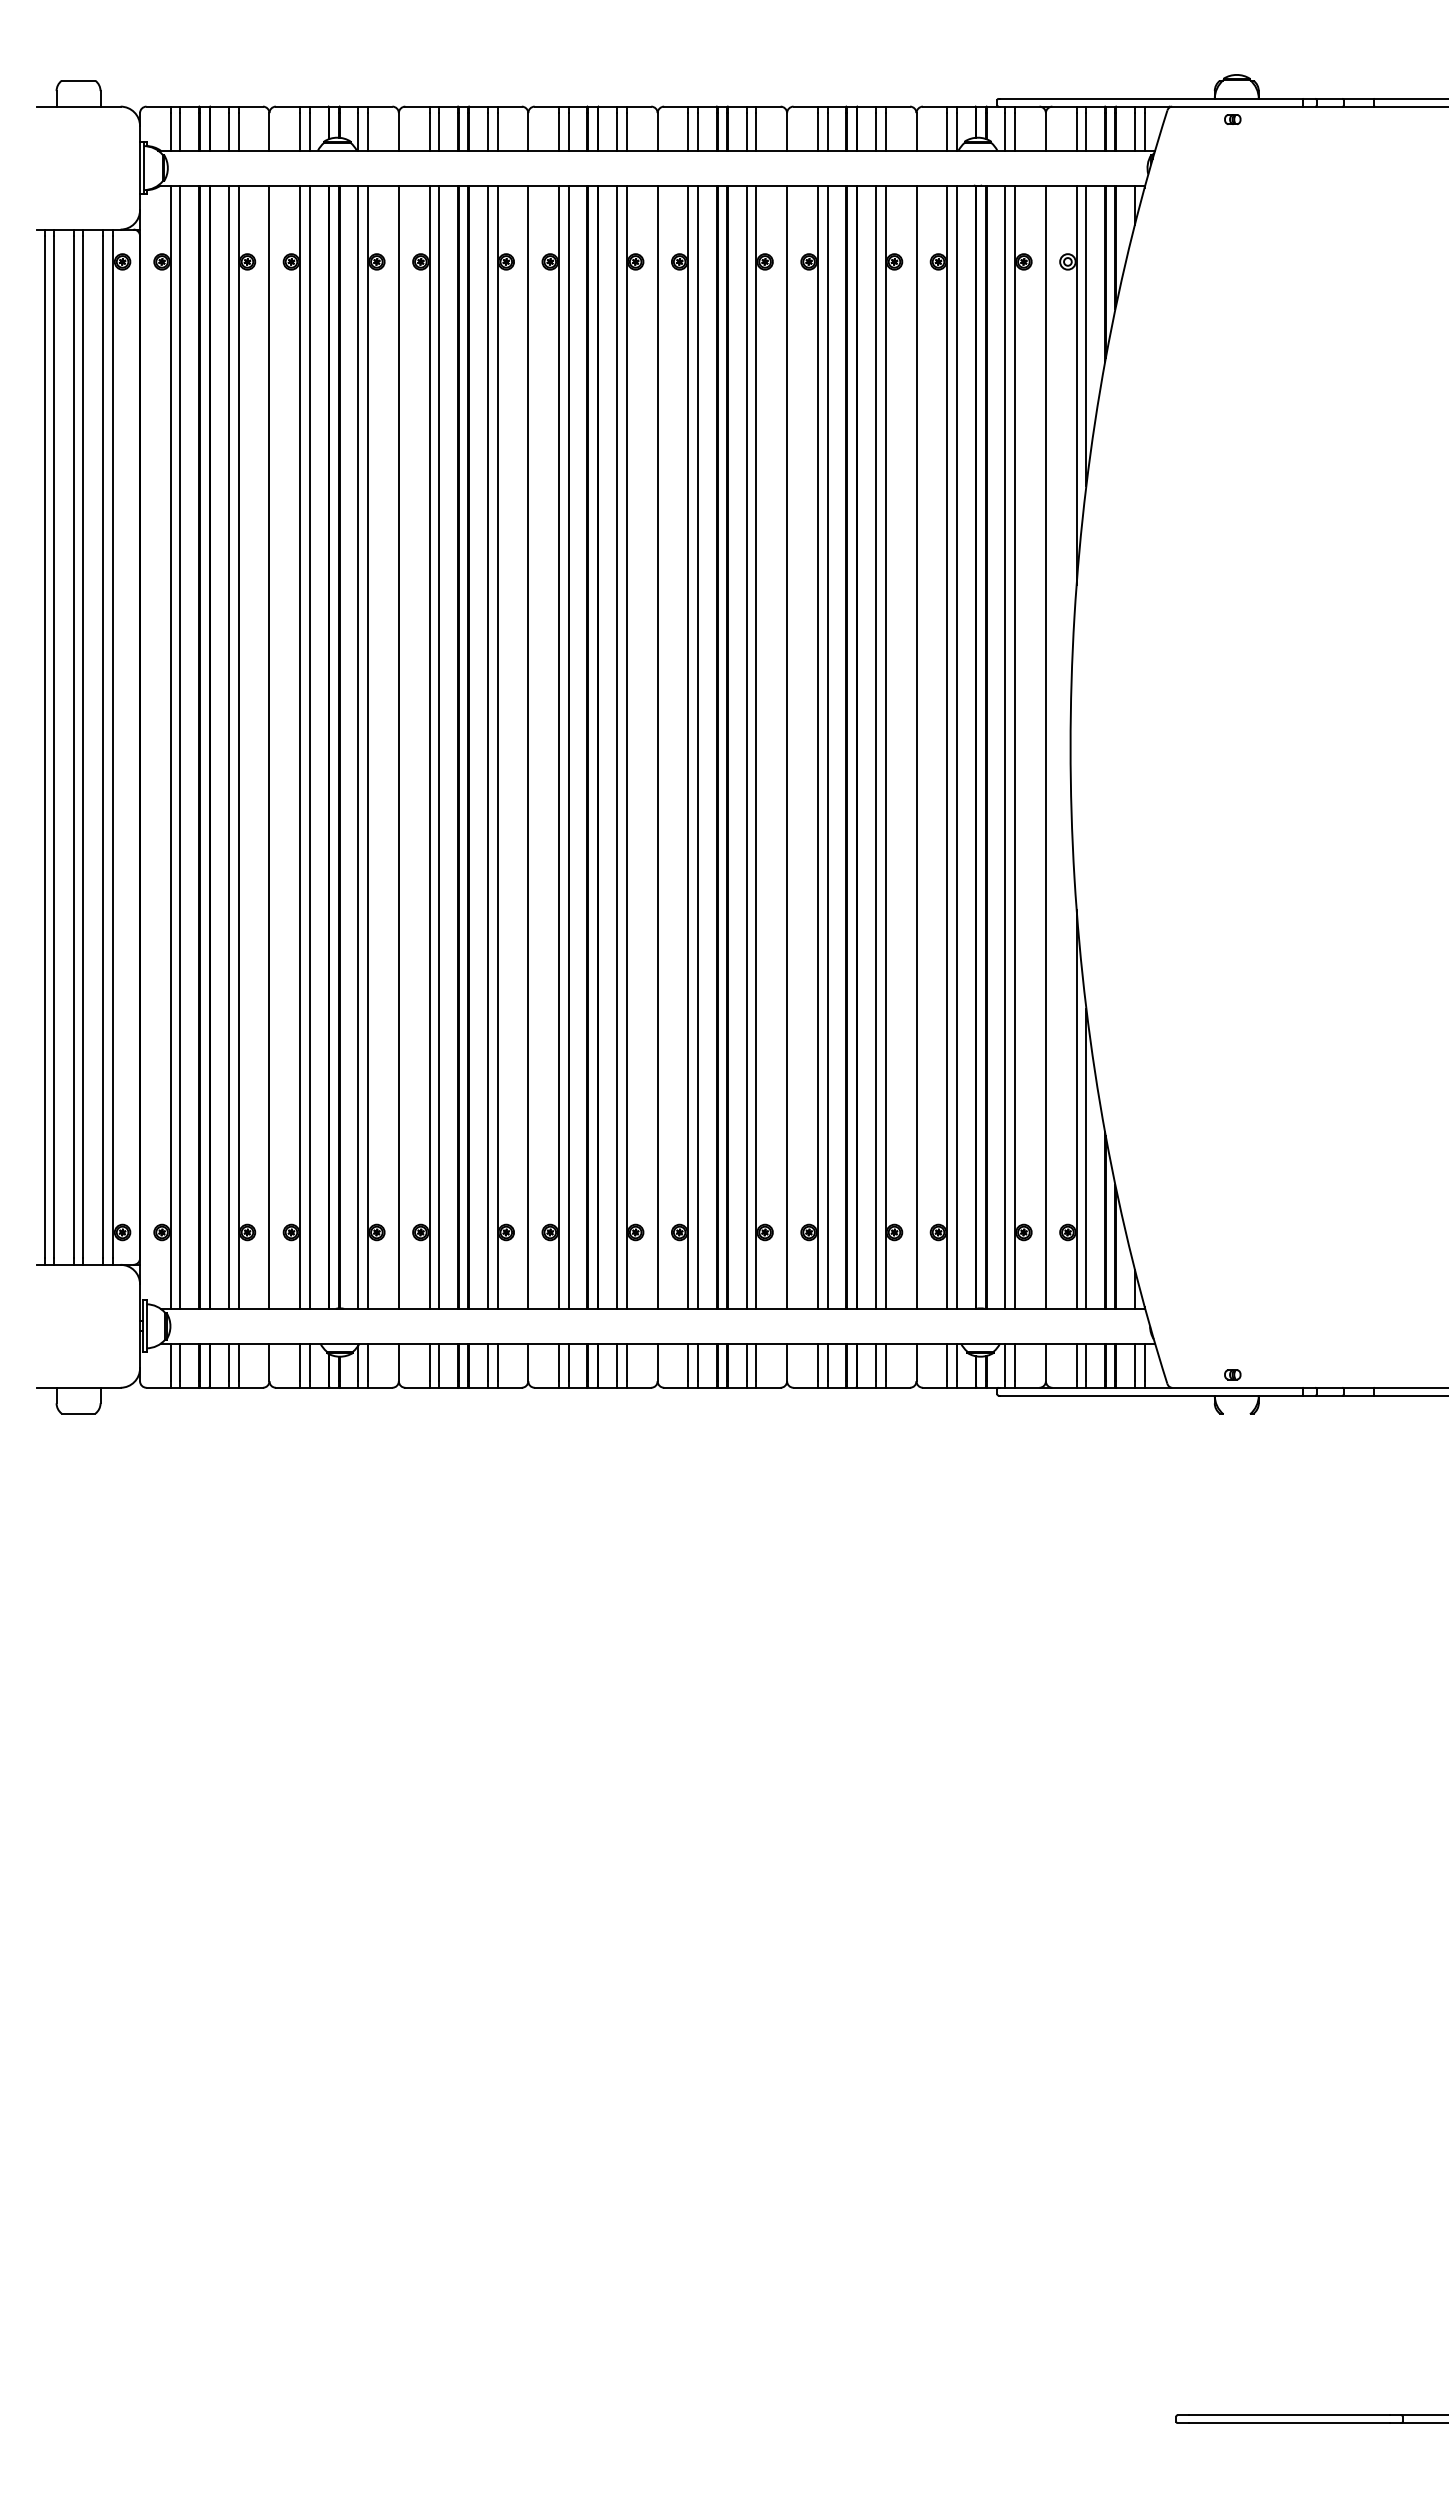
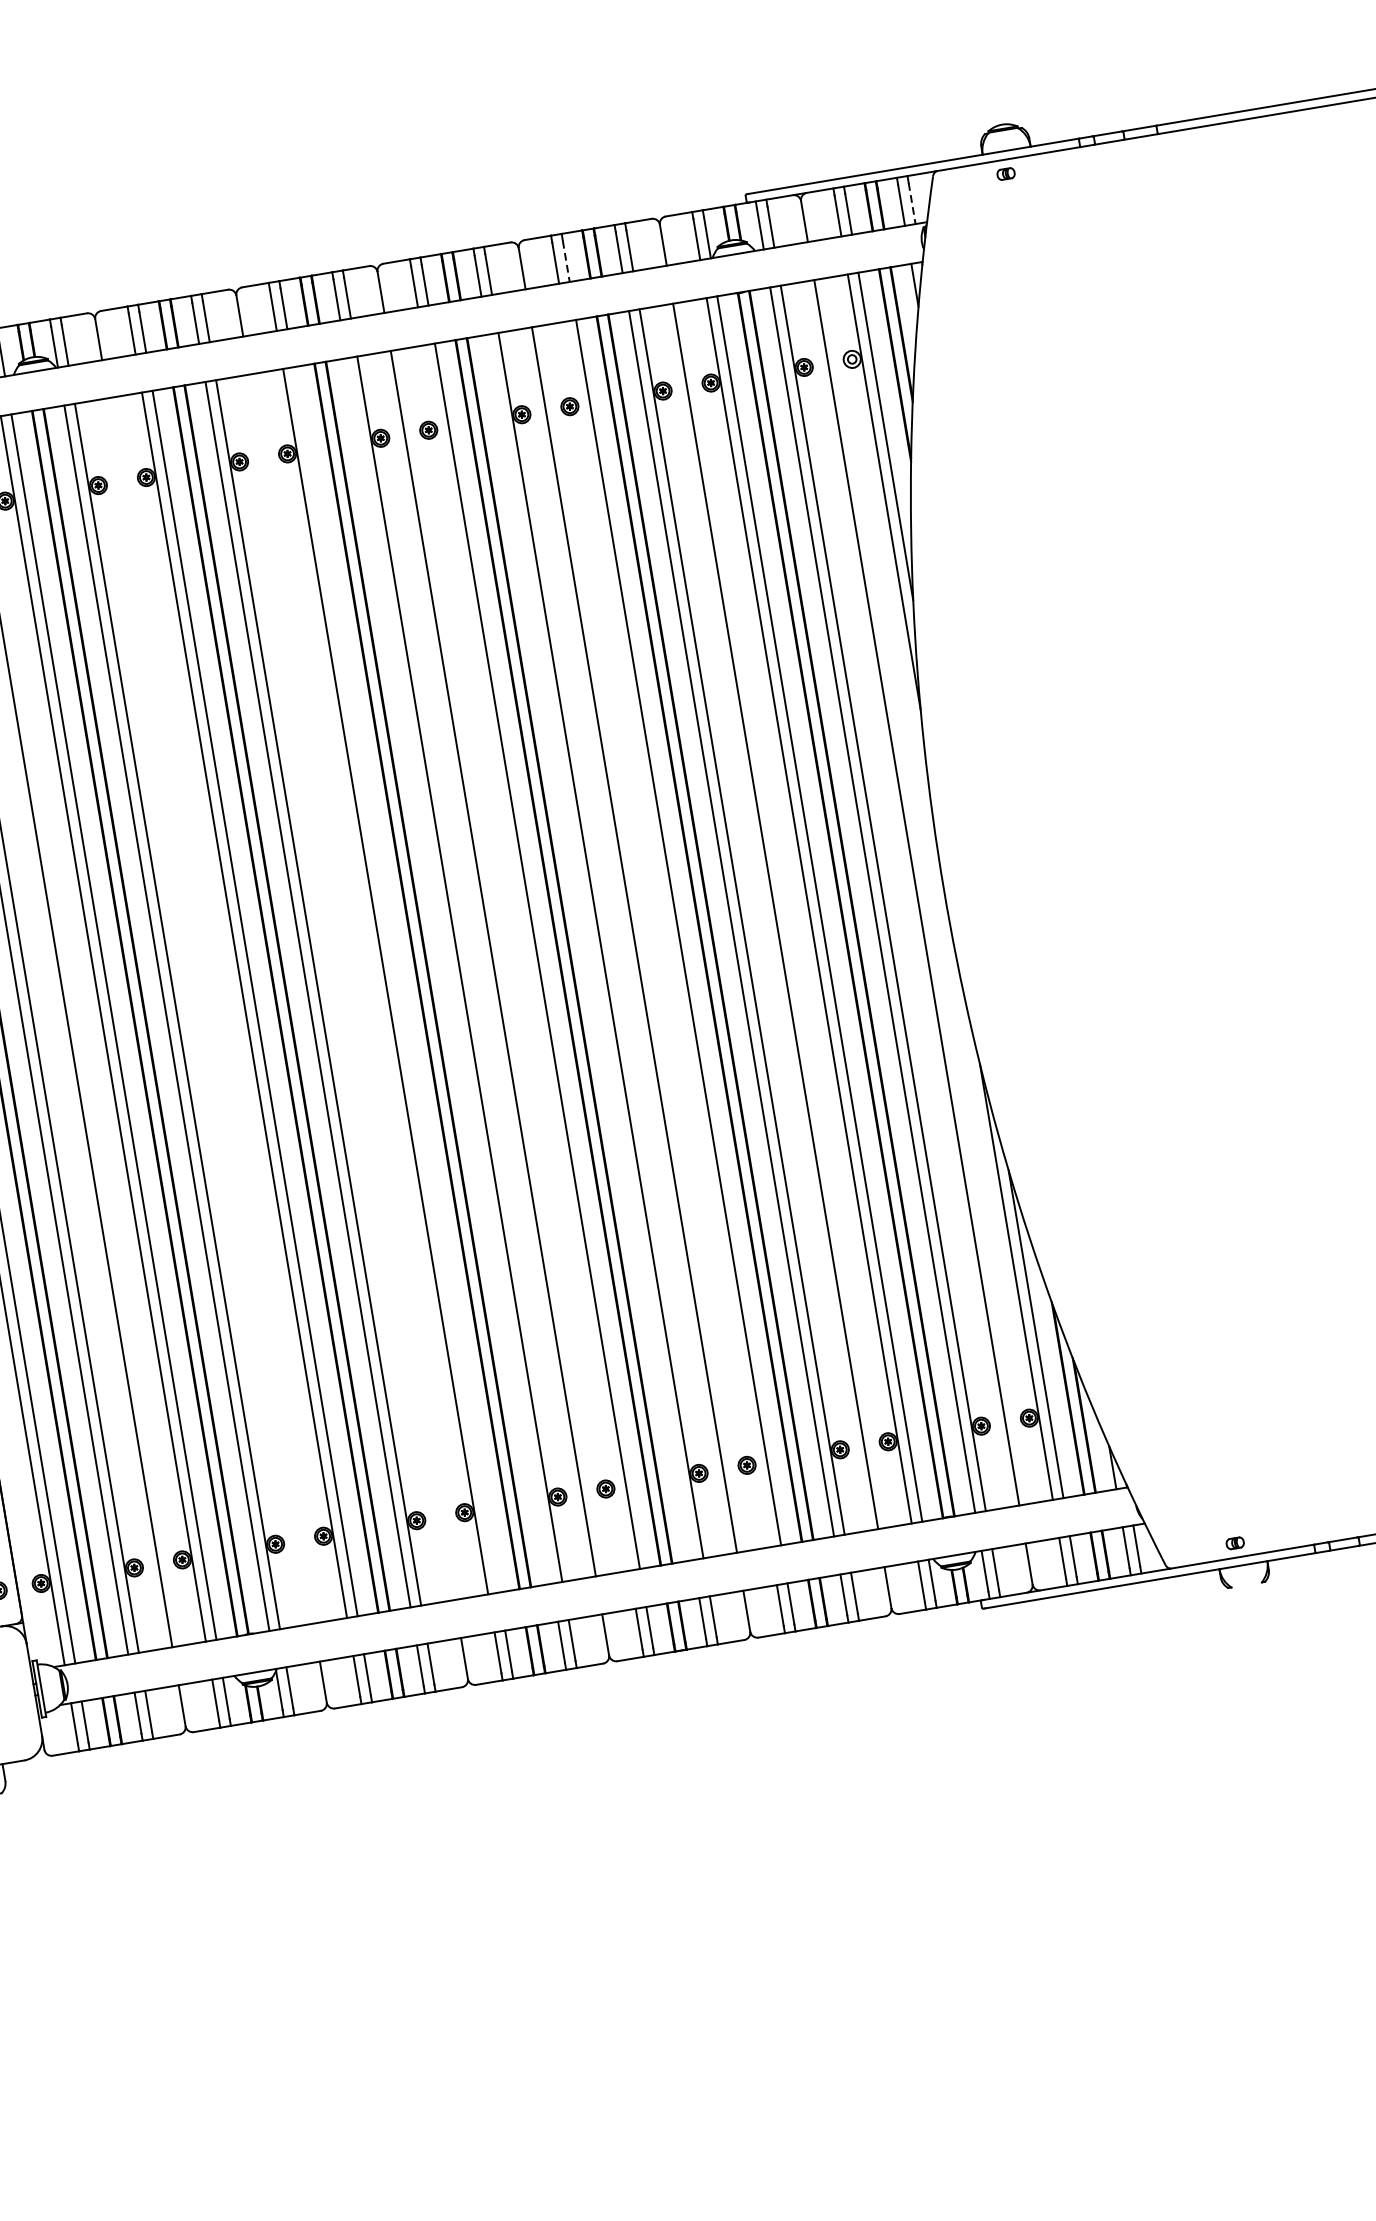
line: (827, 131) -> (566, 261), solid -> dashed
line: (1144, 131) -> (911, 203), solid -> dashed
line: (398, 746) -> (210, 1010), removed
line: (528, 746) -> (352, 986), removed
line: (568, 746) -> (395, 979), removed
line: (617, 746) -> (449, 970), removed
line: (688, 746) -> (526, 957), removed
line: (746, 746) -> (590, 946), removed
line: (817, 746) -> (667, 933), removed

